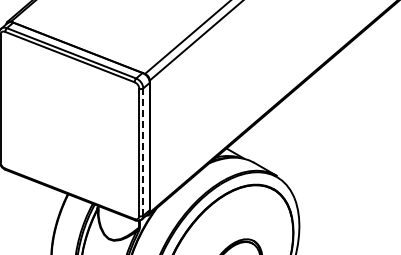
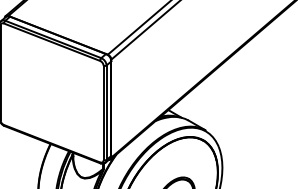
line: (143, 152) -> (106, 113), dashed -> solid

